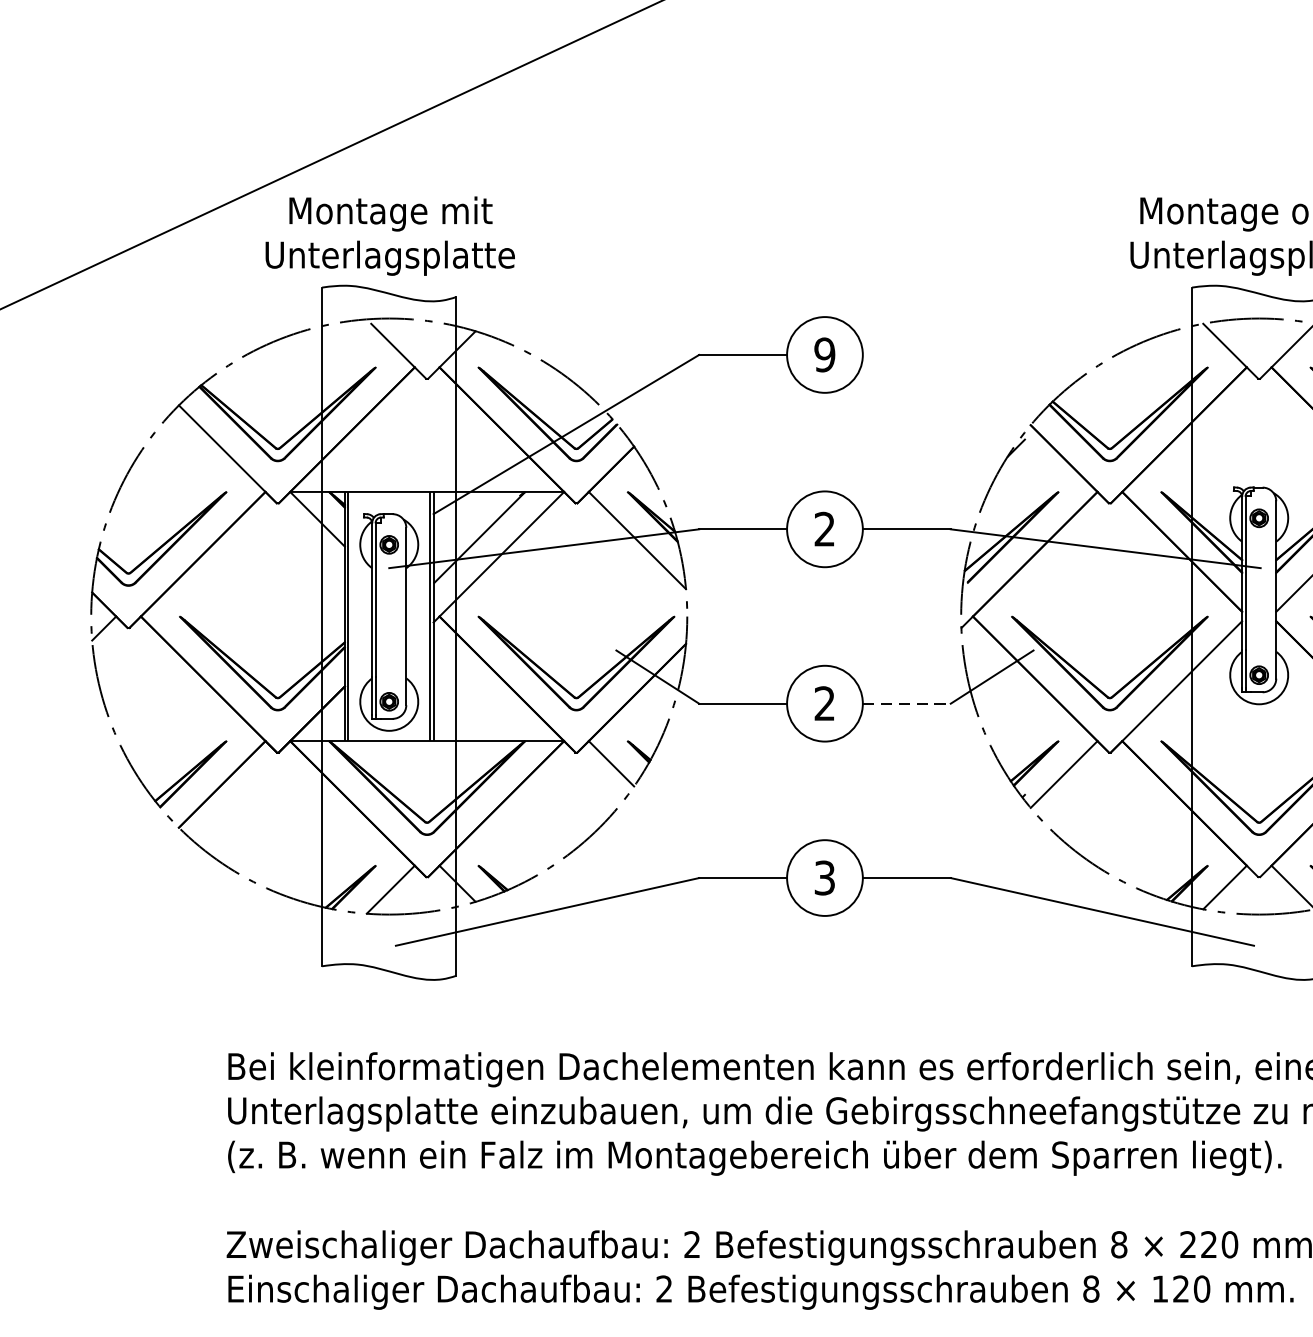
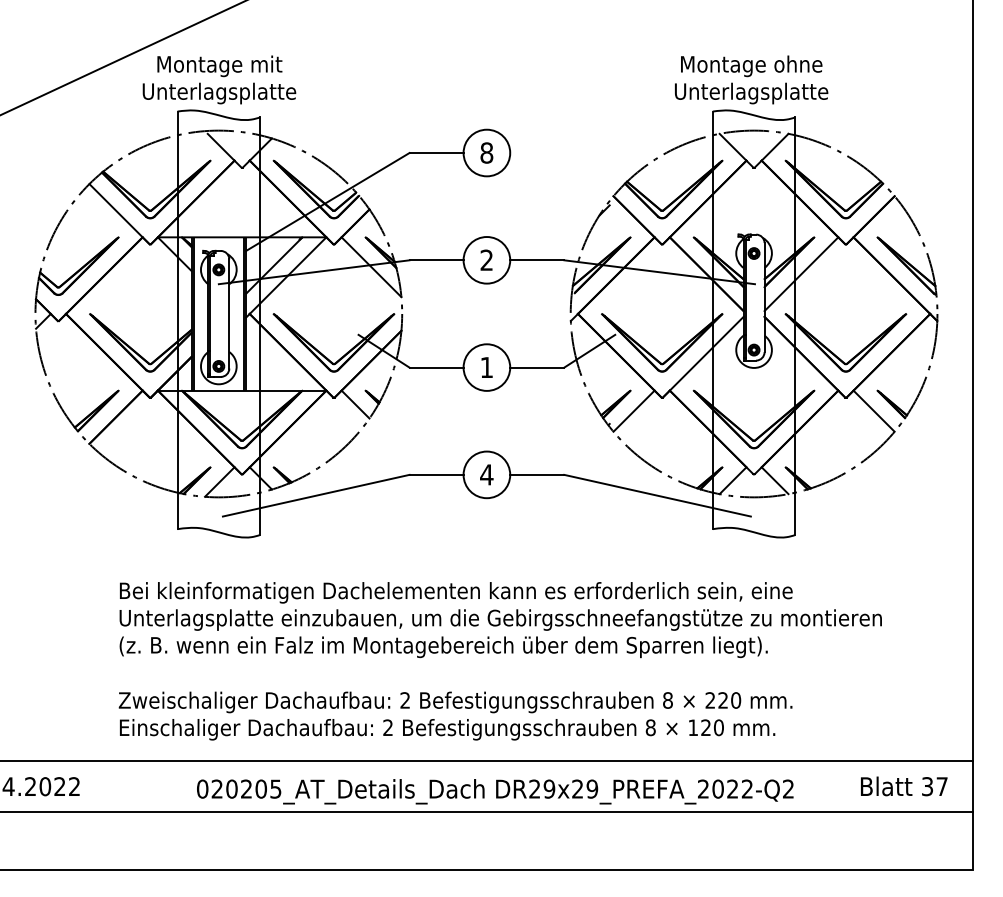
text: (824, 354) -> (486, 152), 9 -> 8
text: (824, 701) -> (486, 366), 2 -> 1
line: (907, 703) -> (537, 367), dashed -> solid
text: (824, 877) -> (486, 474), 3 -> 4

